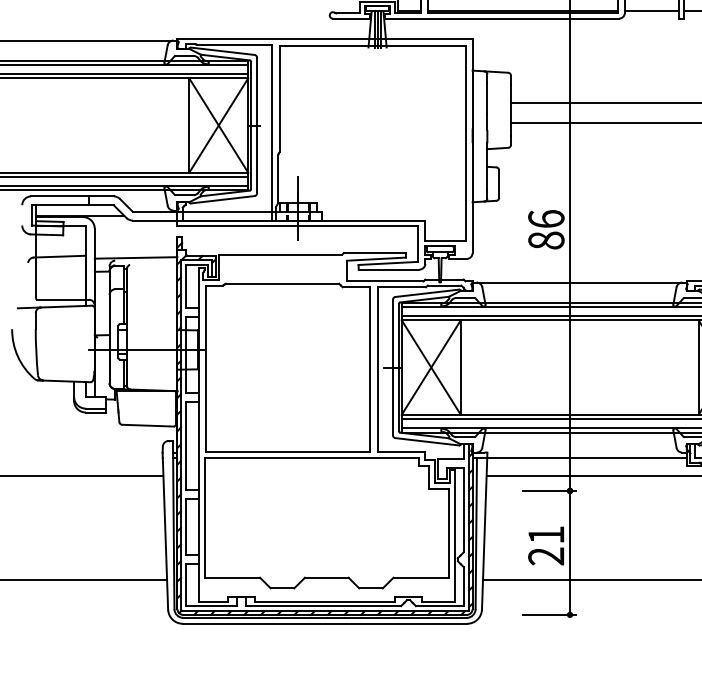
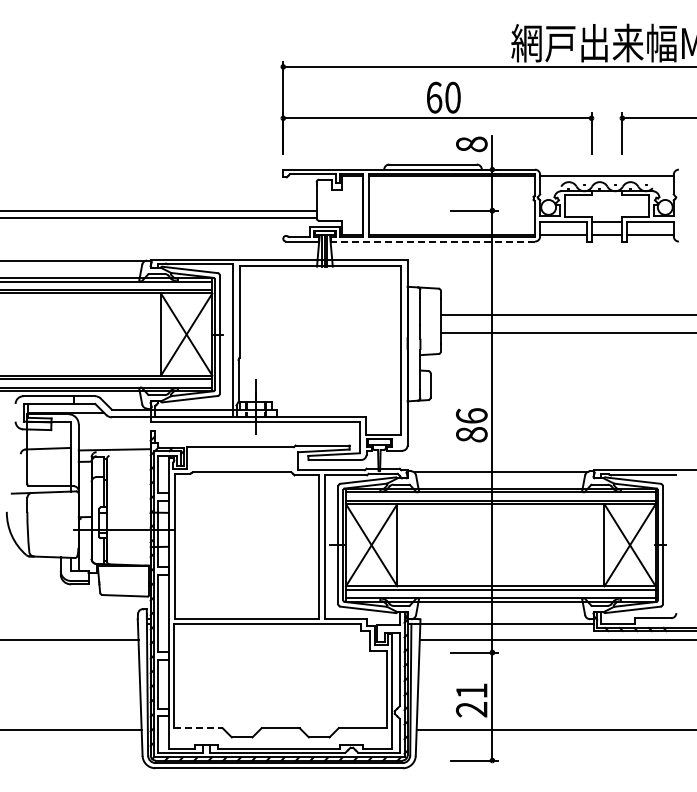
line: (502, 18) -> (433, 241), solid -> dashed
line: (232, 578) -> (198, 728), solid -> dashed

